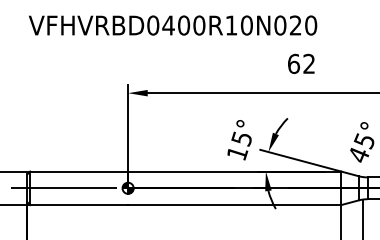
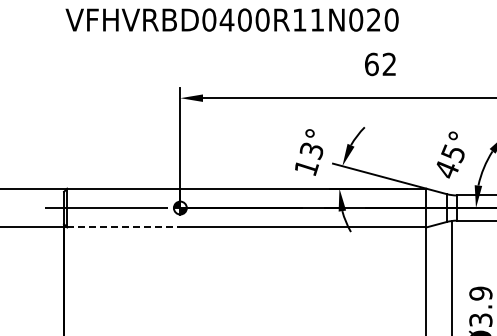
text: (246, 25) -> (317, 19), VFHVRBD0400R10N020 -> VFHVRBD0400R11N020
text: (241, 138) -> (311, 150), 15° -> 13°
line: (78, 205) -> (123, 227), solid -> dashed

